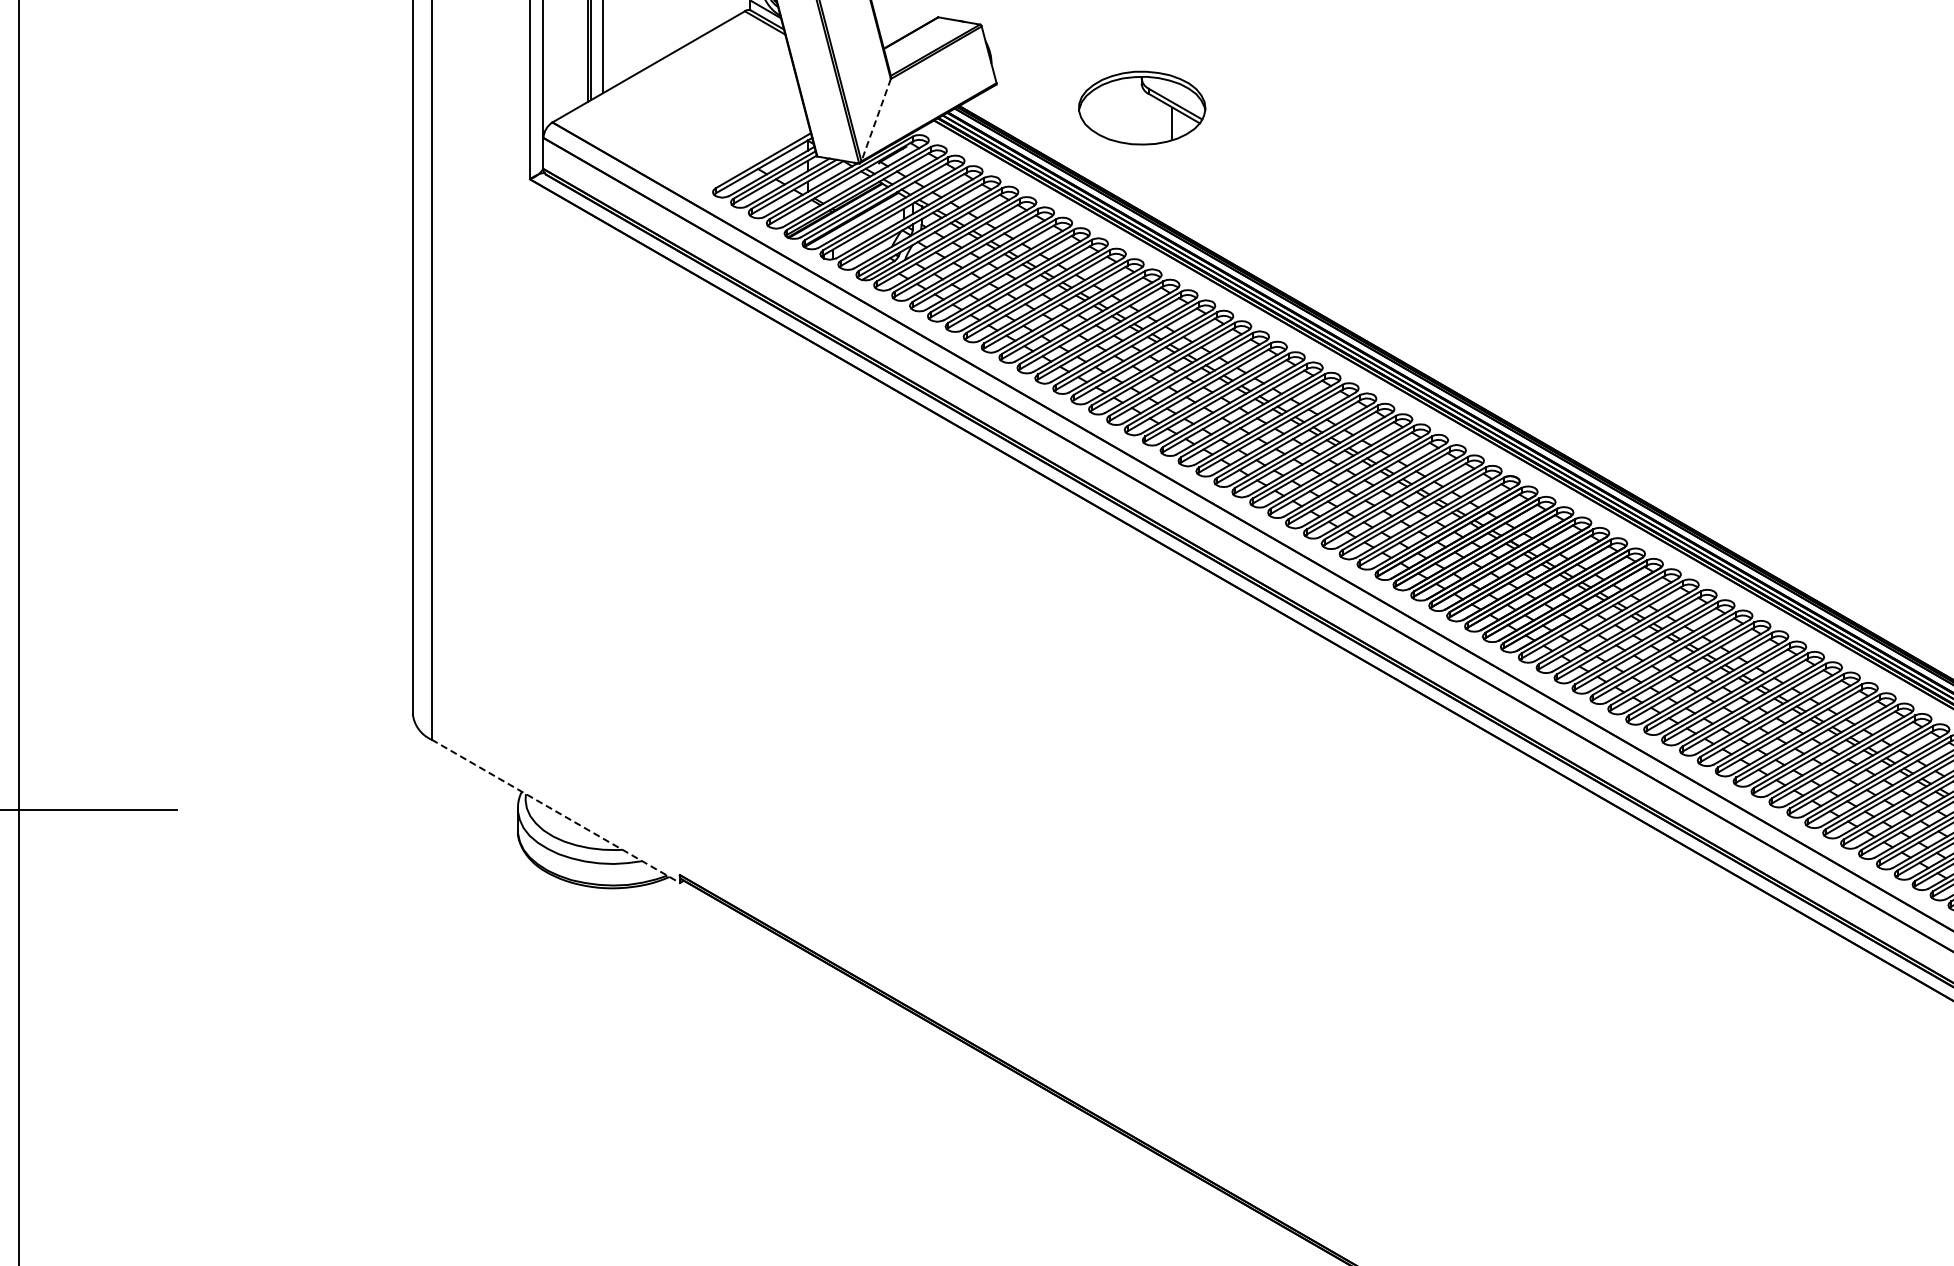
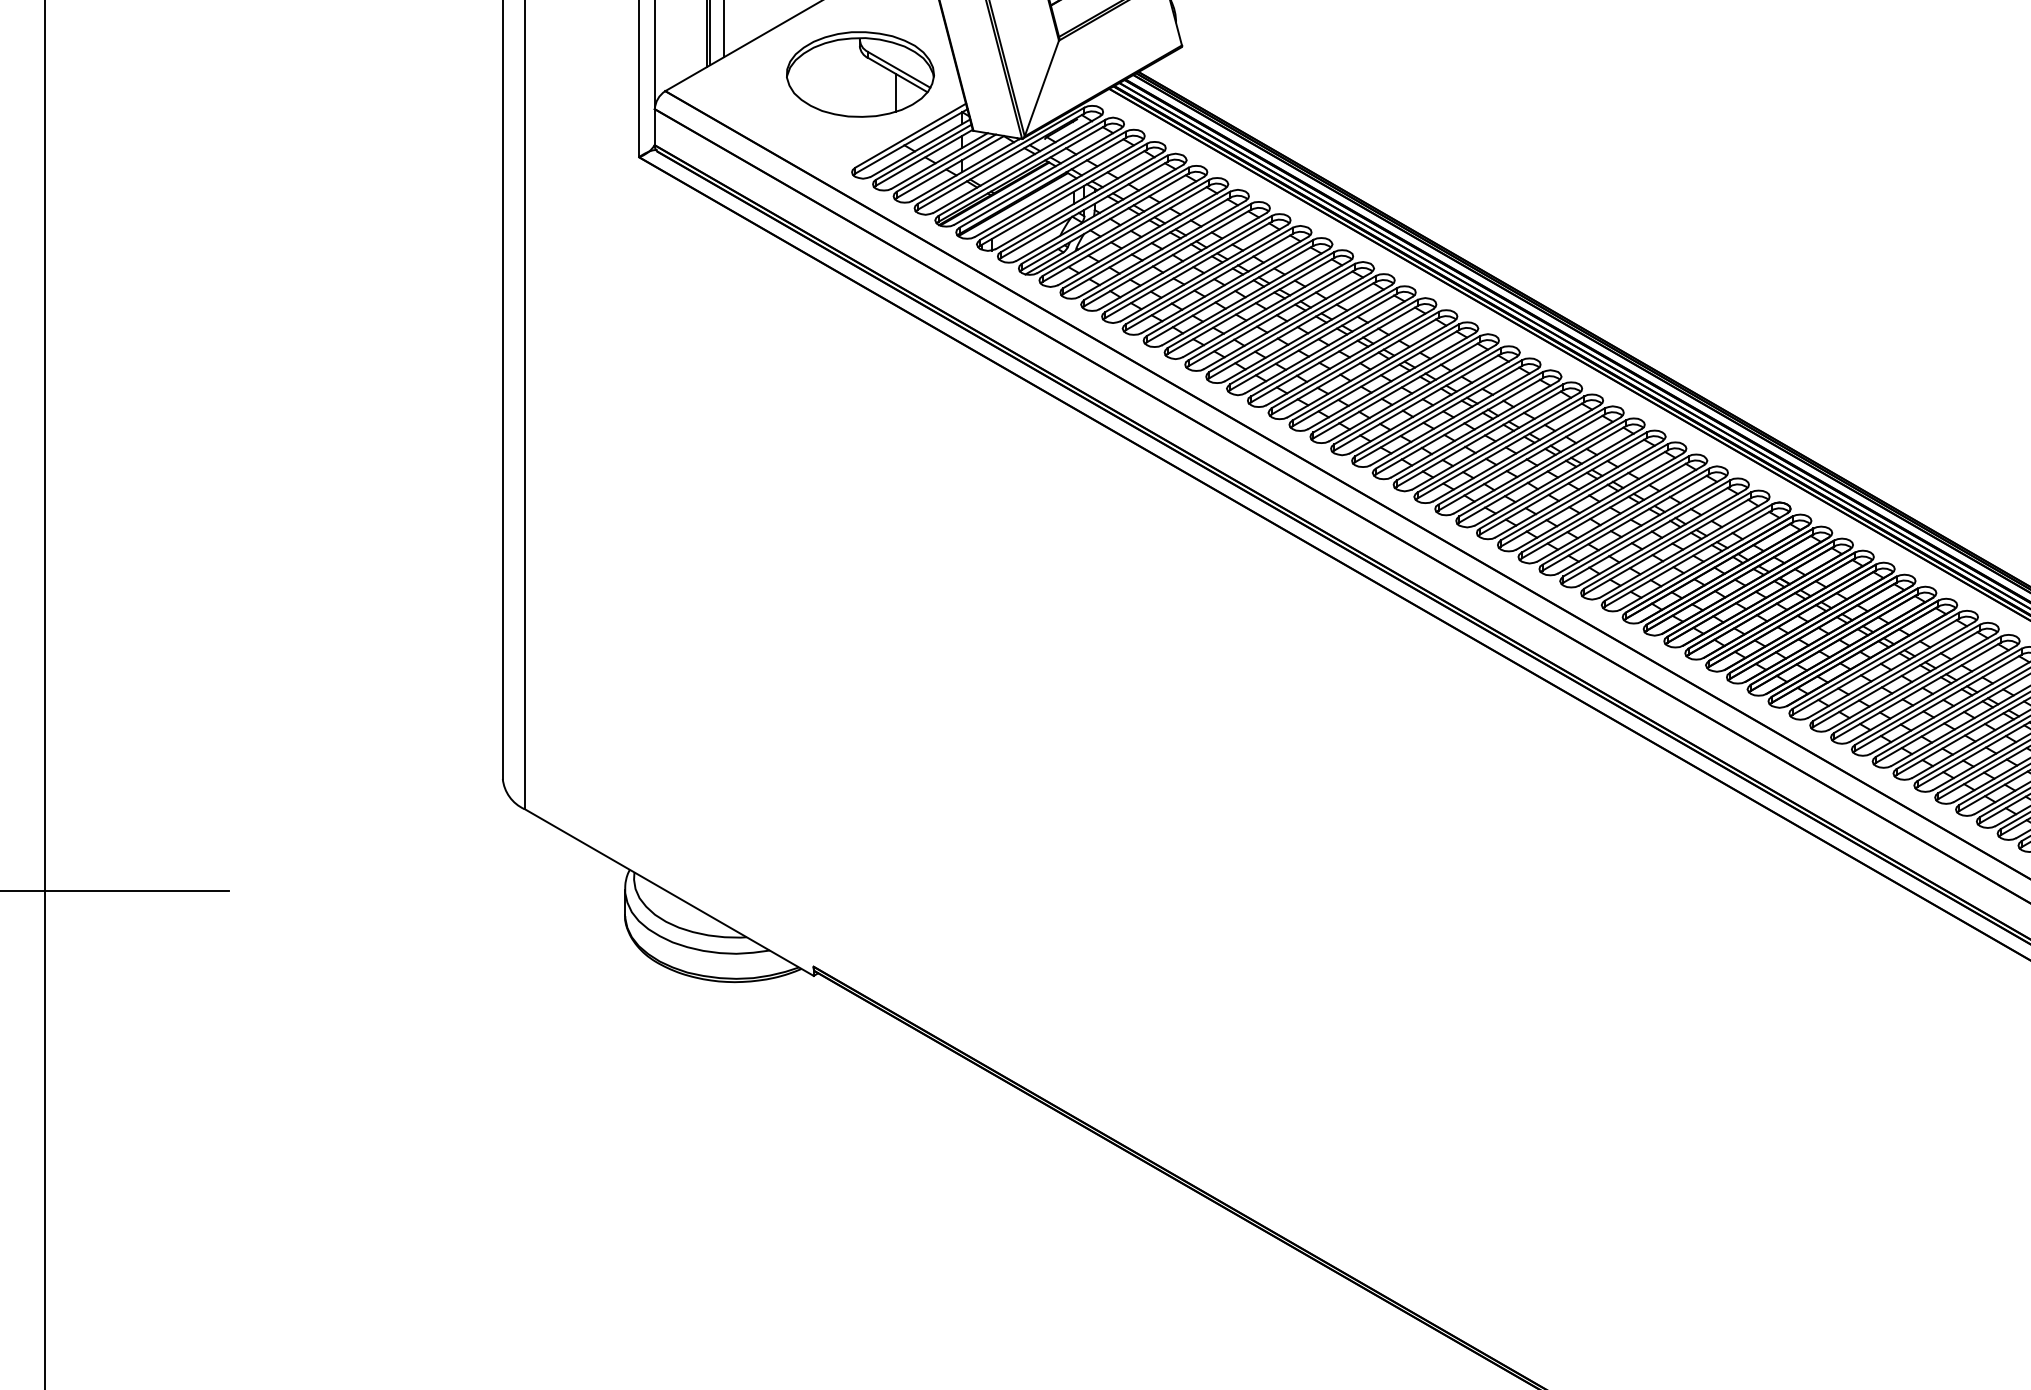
part: (1142, 107) -> (860, 73), moved
line: (876, 120) -> (1042, 88), dashed -> solid
line: (556, 811) -> (670, 892), dashed -> solid

